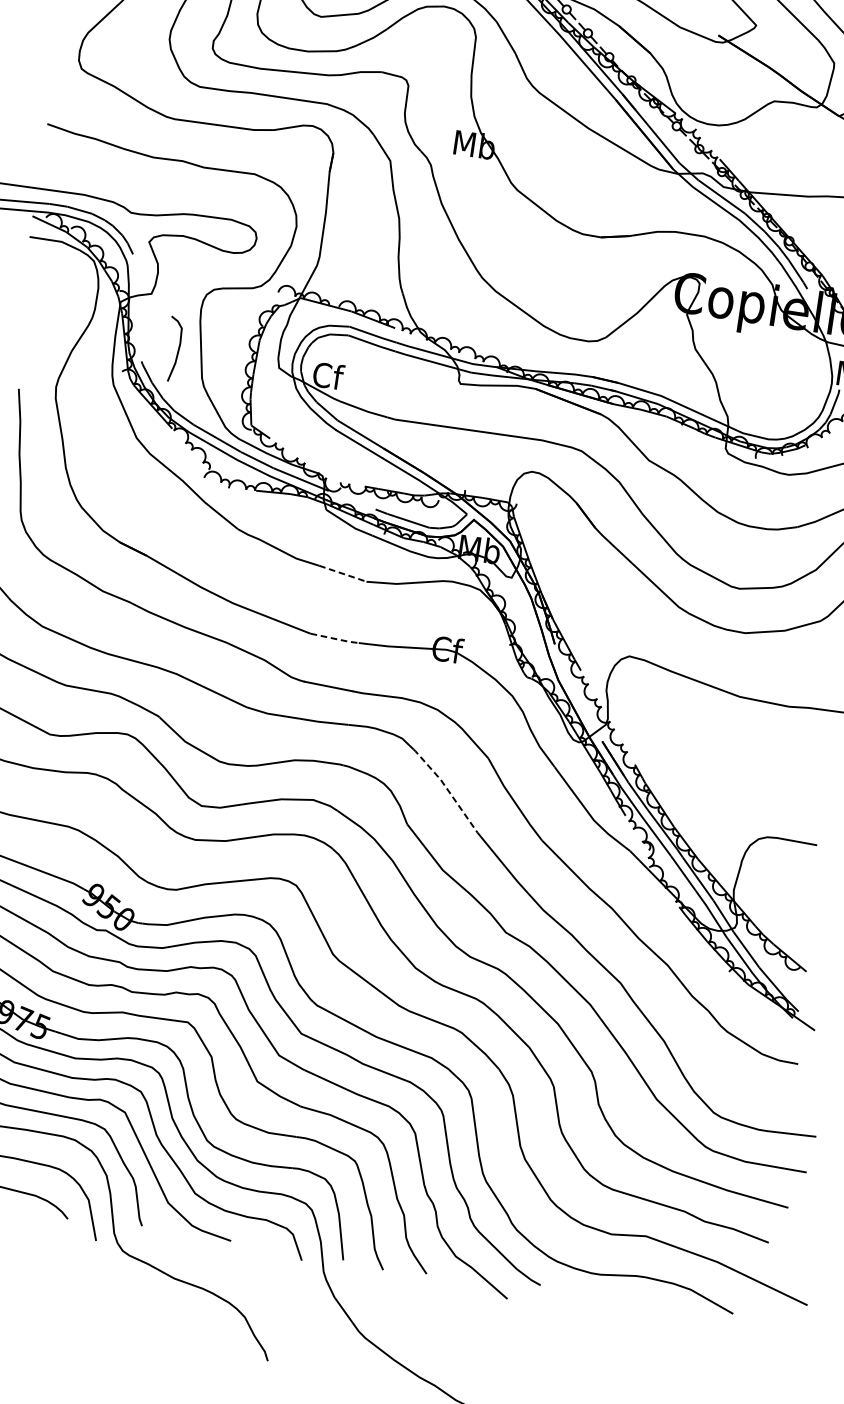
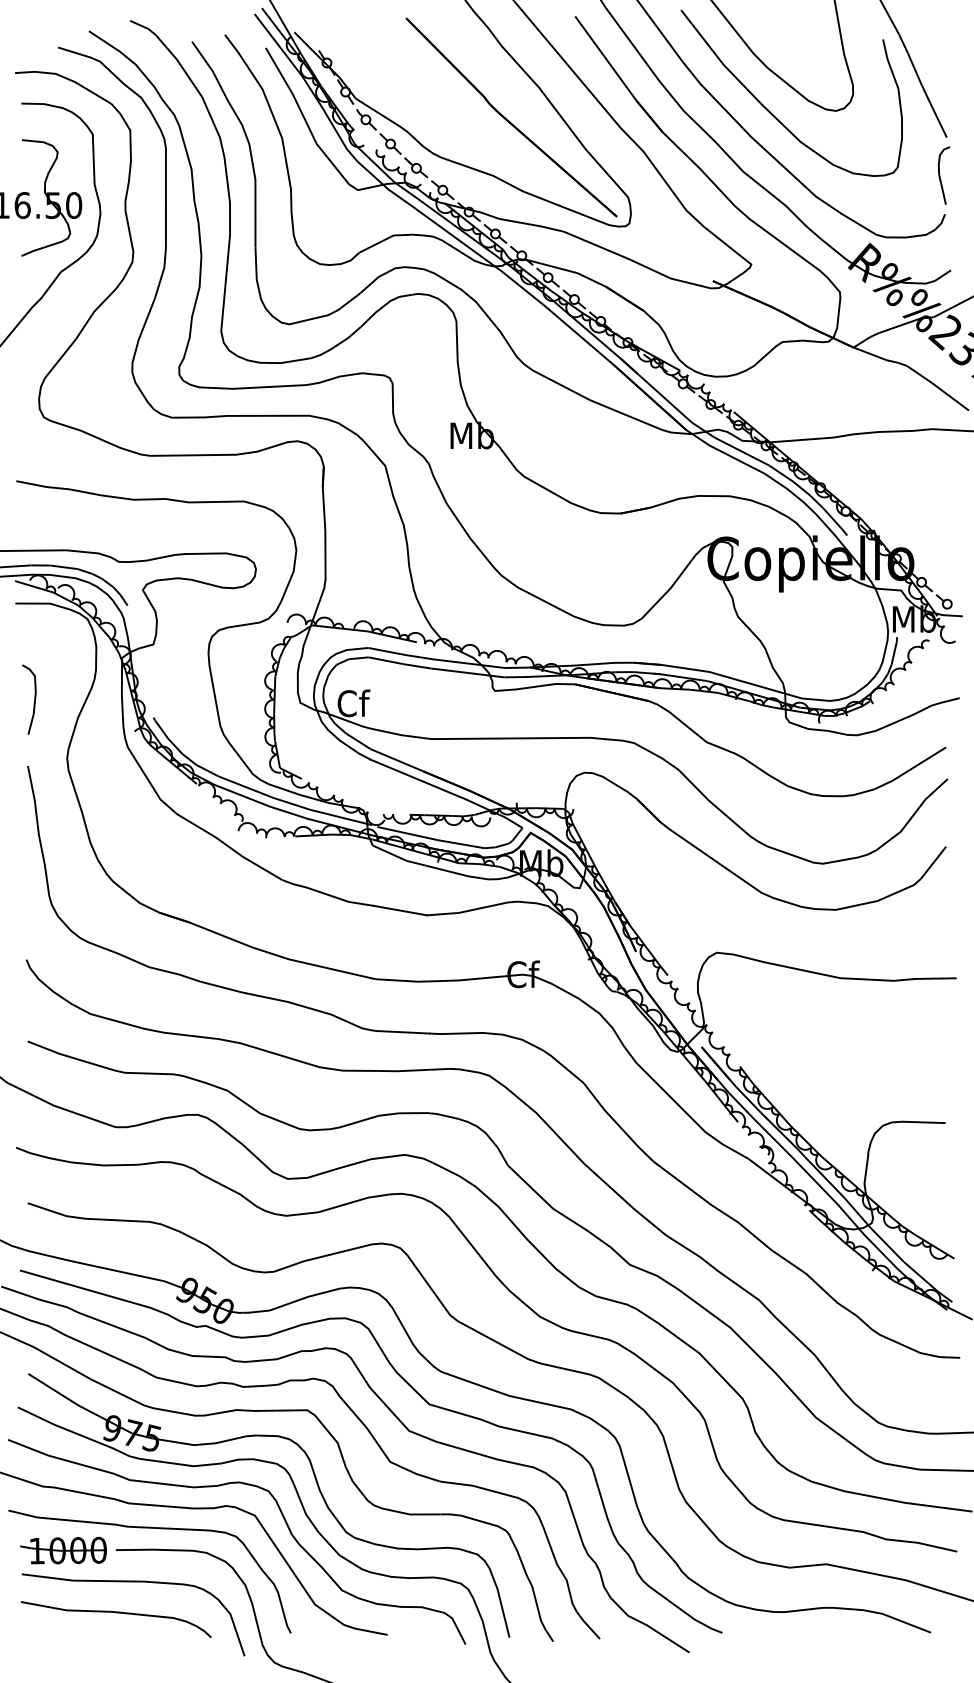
curve: (178, 349) -> (34, 699), moved
line: (353, 500) -> (400, 831), added
line: (342, 573) -> (400, 910), dashed -> solid
line: (336, 638) -> (403, 980), dashed -> solid
line: (446, 788) -> (544, 1121), dashed -> solid

